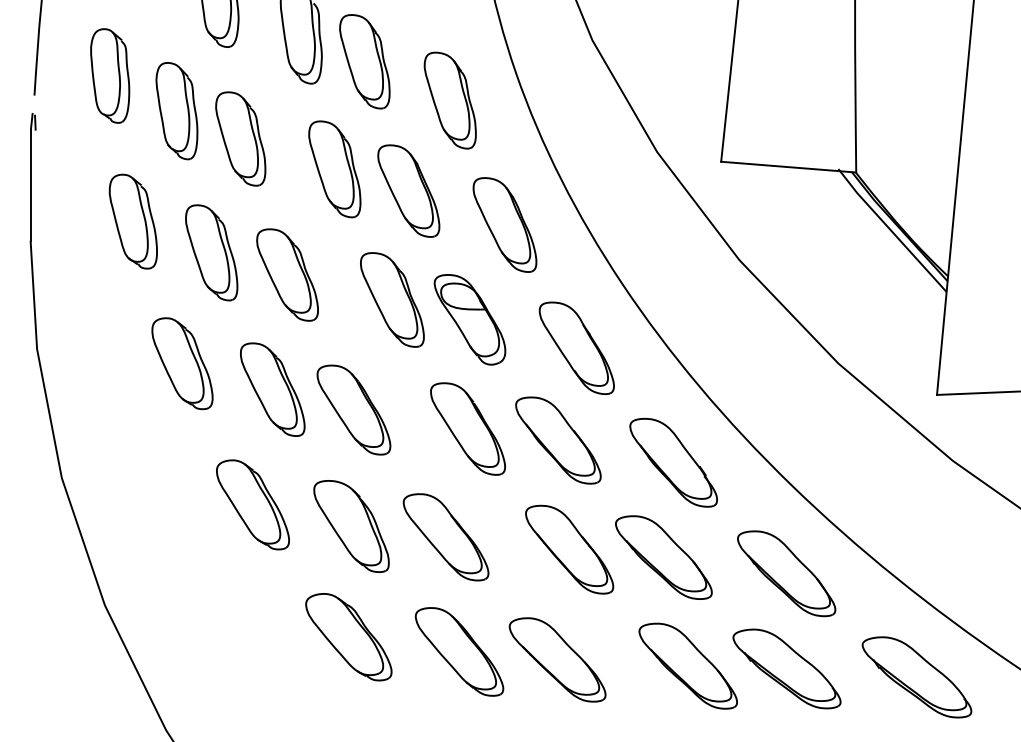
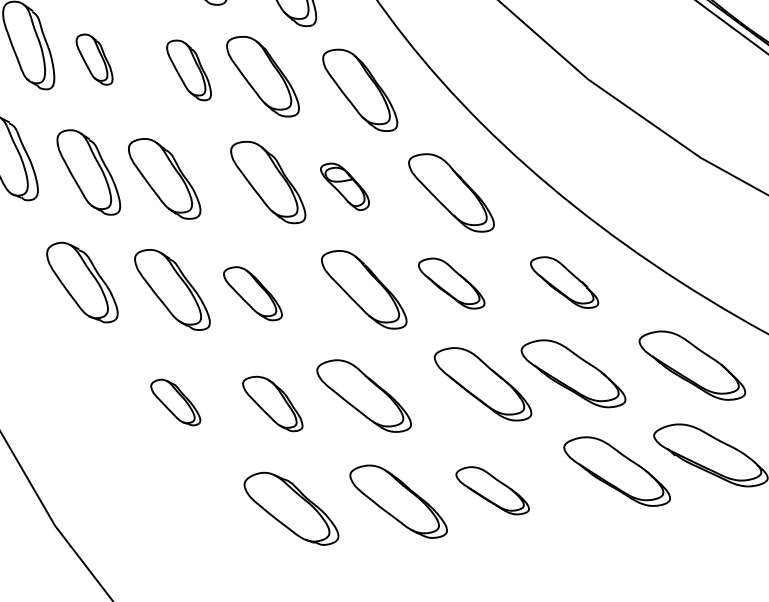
part: (240, 138) -> (94, 59), size x0.6
part: (334, 169) -> (188, 70), size x0.7
part: (469, 319) -> (344, 186), size x0.6
part: (353, 409) -> (252, 293), size x0.7
part: (558, 440) -> (451, 283), size x0.7
part: (673, 462) -> (564, 282), size x0.7
part: (252, 504) -> (175, 402), size x0.6
part: (351, 526) -> (272, 404), size x0.7
part: (557, 659) -> (492, 490), size x0.7

